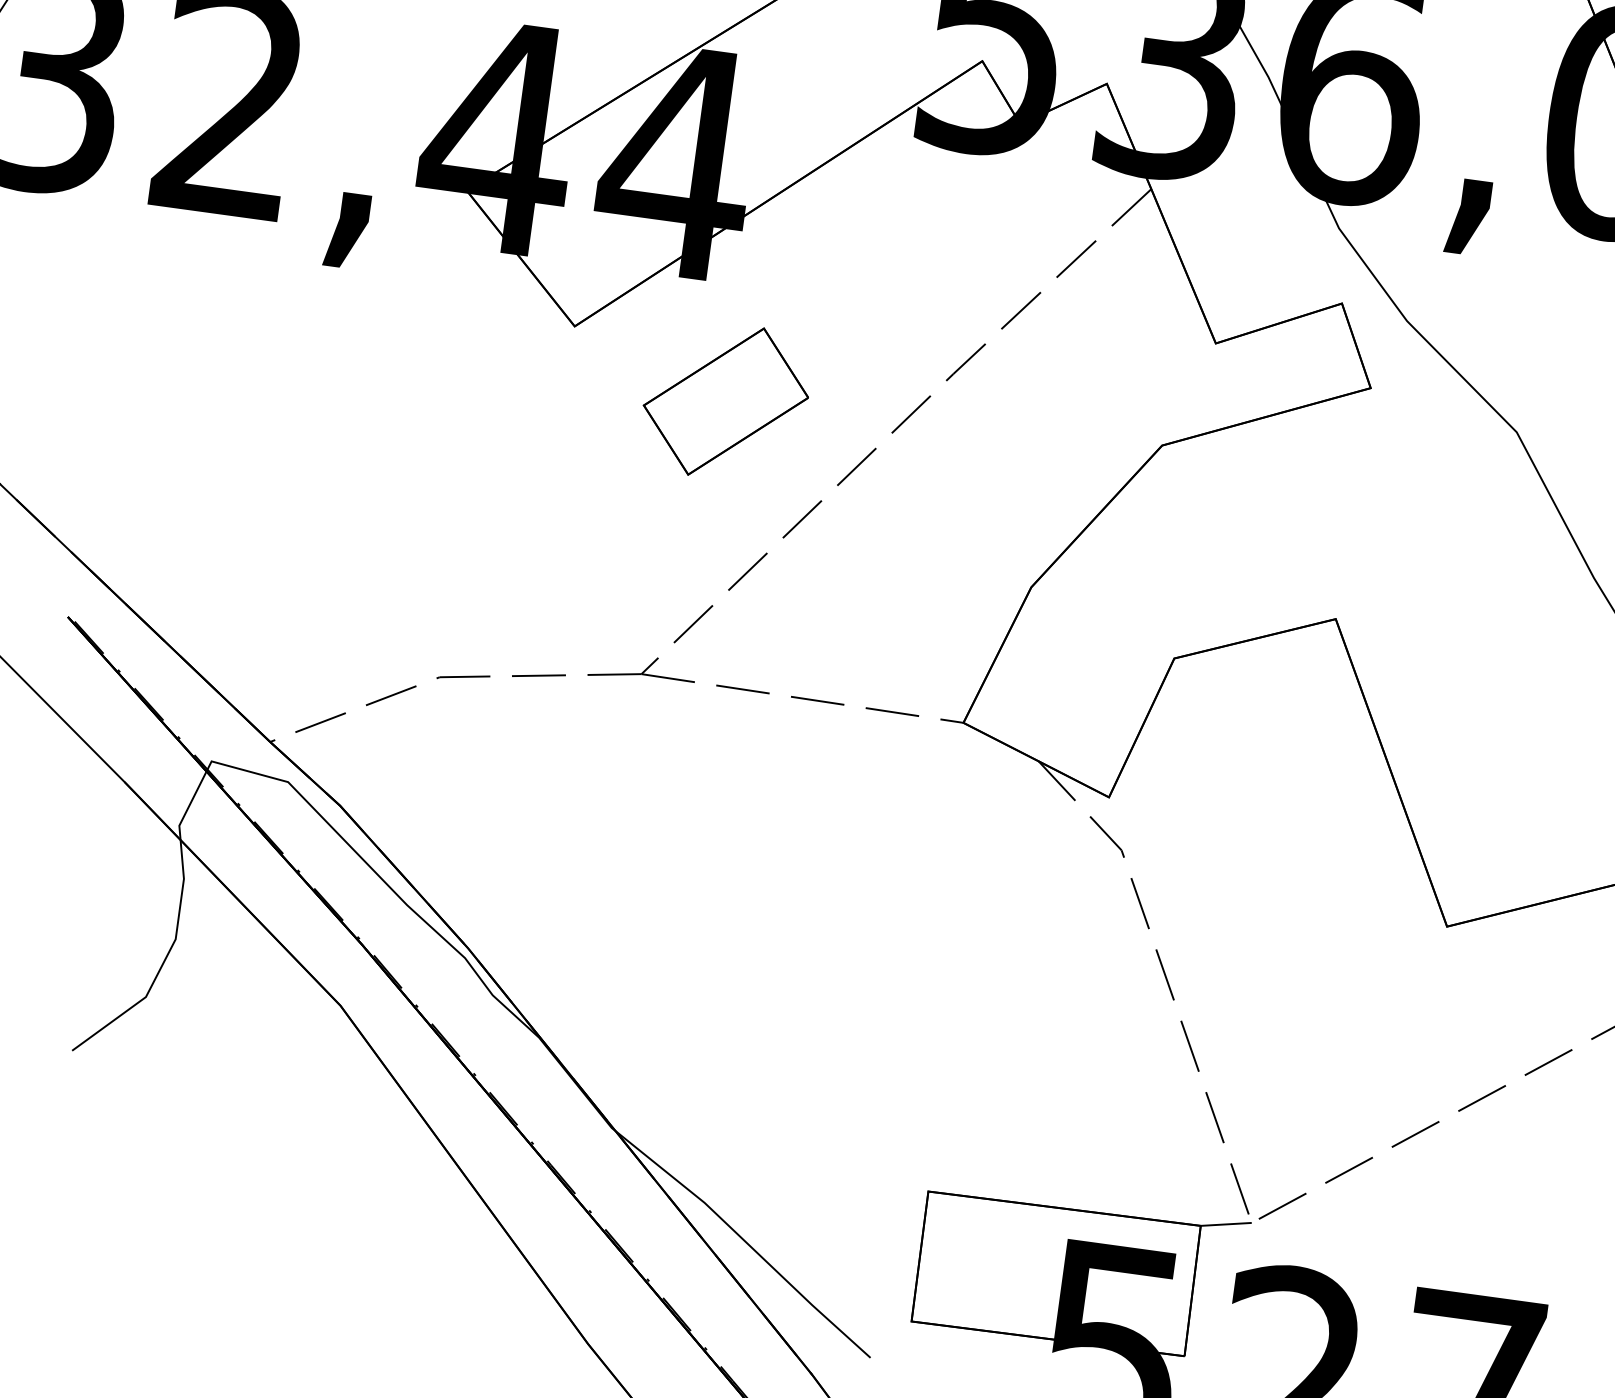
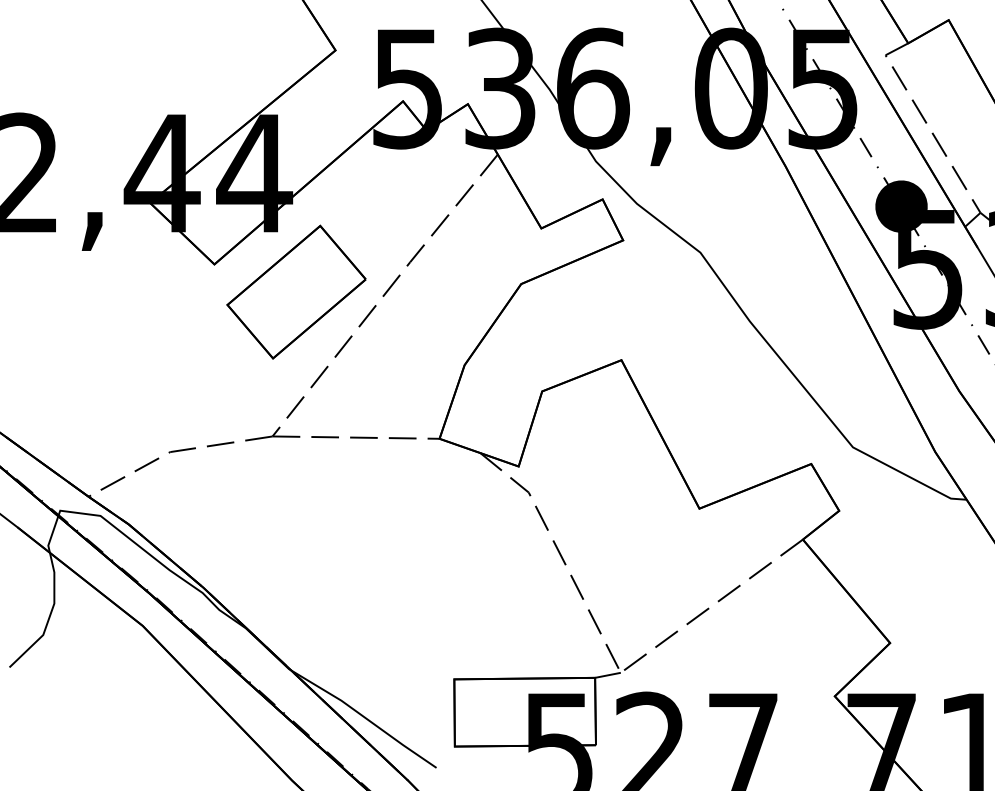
part: (726, 400) -> (296, 291), size x1.67

